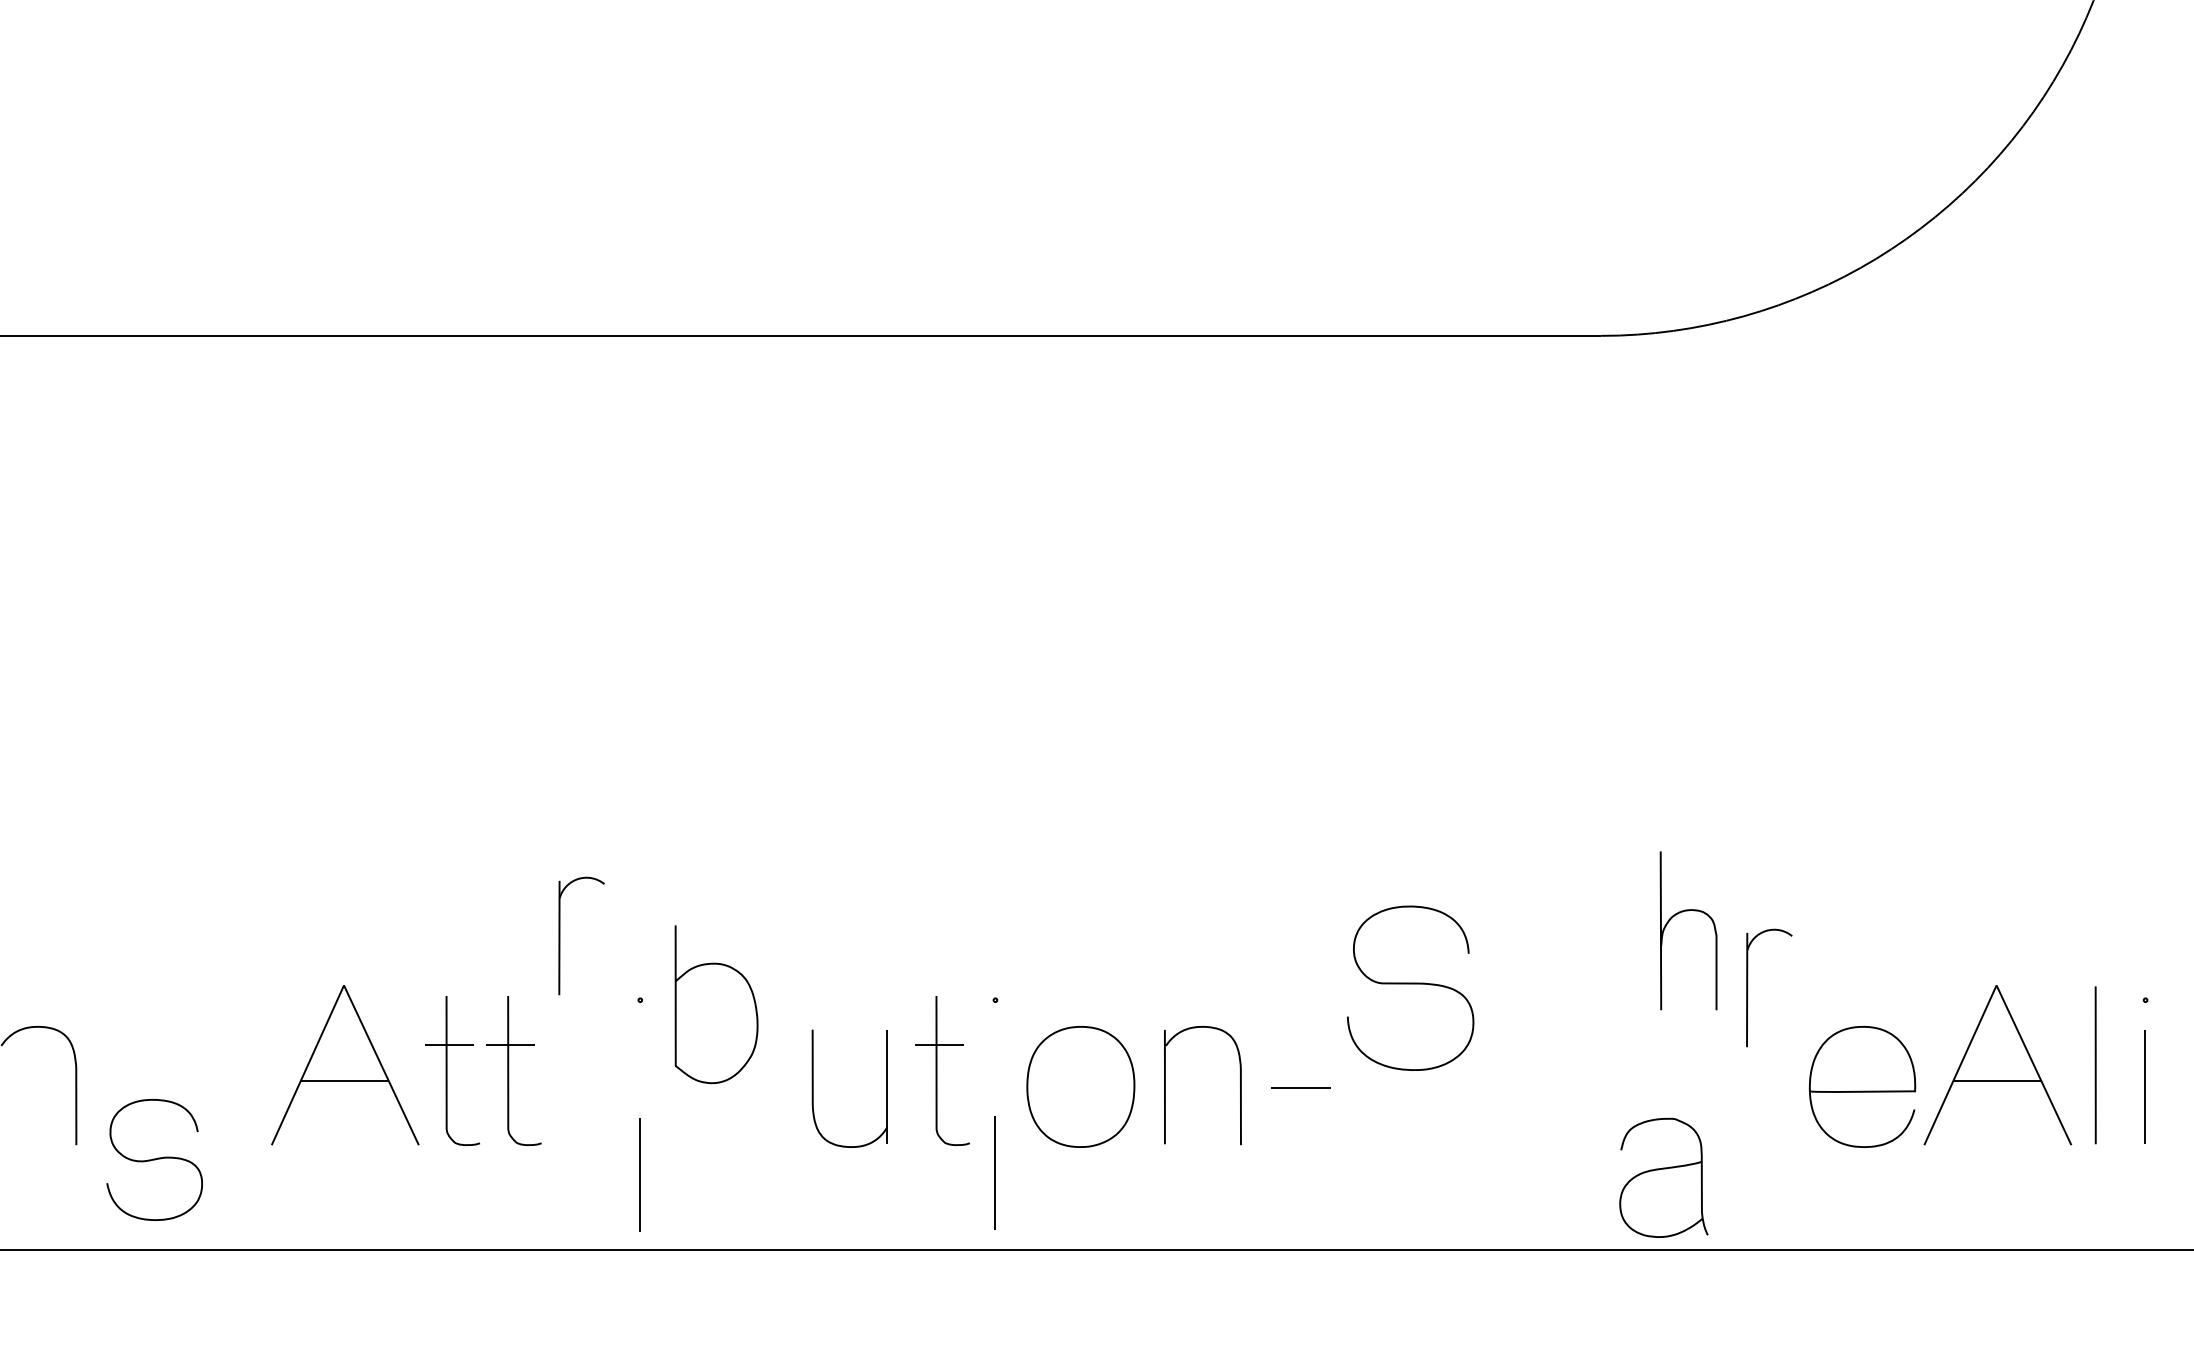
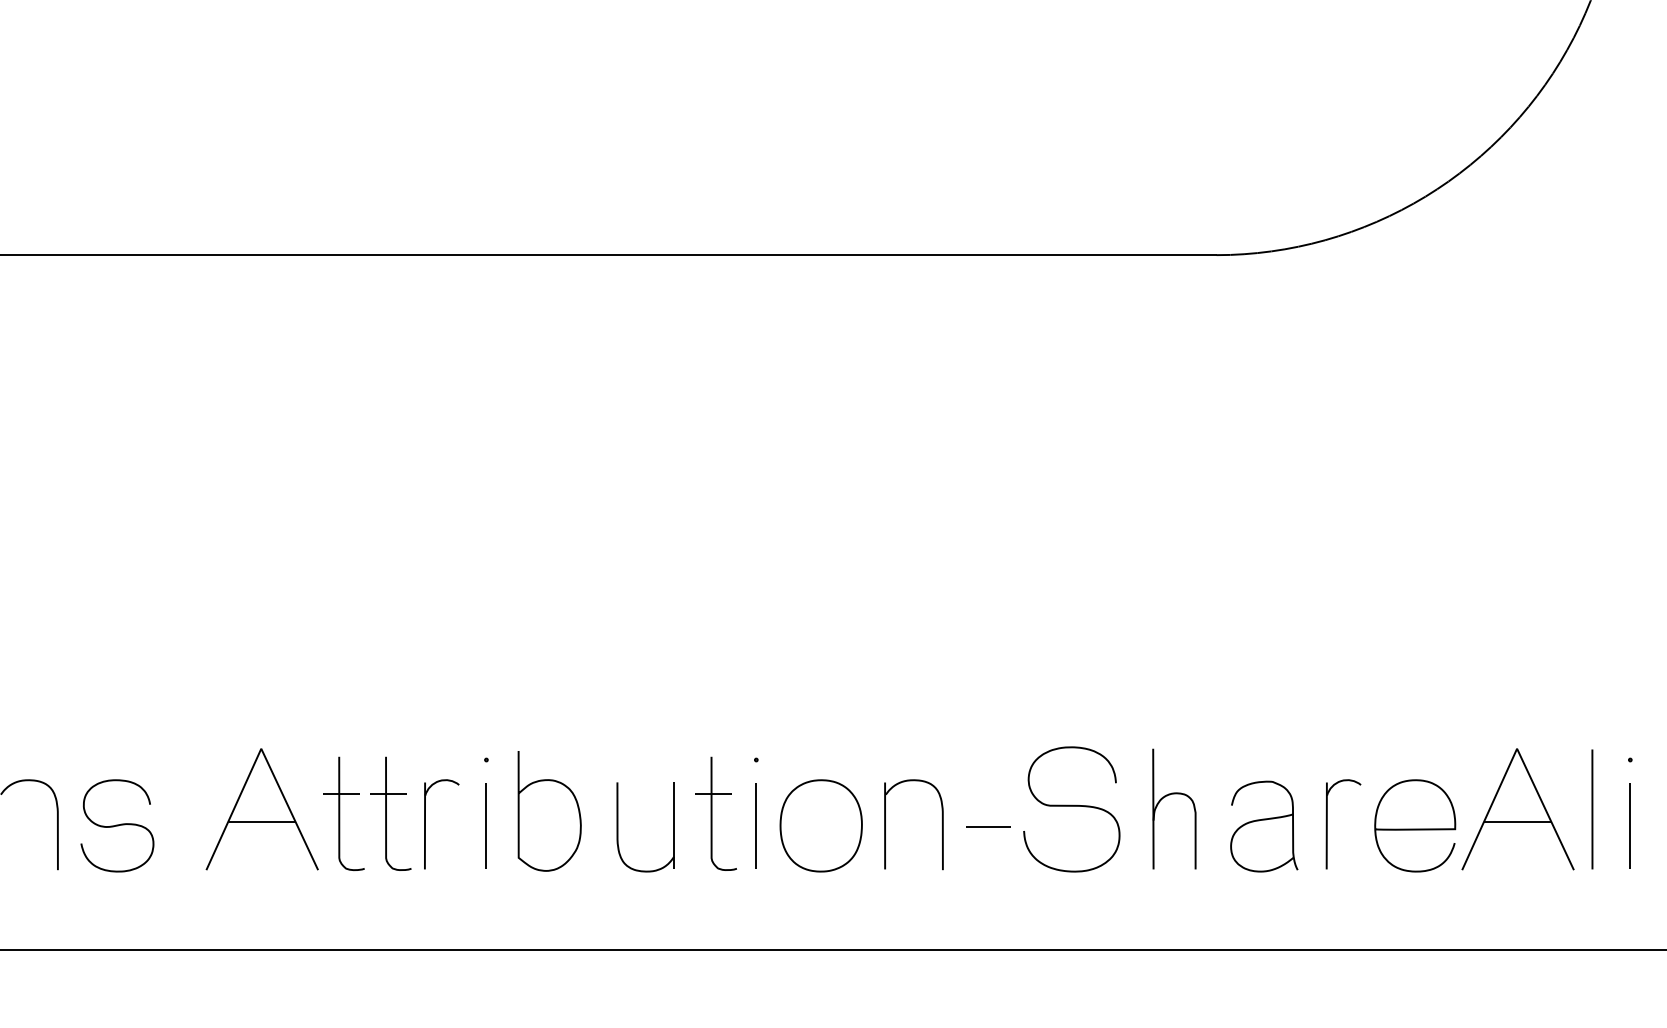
part: (1683, 912) -> (1170, 795), moved
part: (560, 935) -> (425, 824), moved
curve: (1410, 984) -> (1071, 806), moved
part: (1748, 987) -> (1327, 824), moved
curve: (749, 988) -> (574, 798), moved
curve: (154, 1159) -> (117, 825), moved
line: (994, 1172) -> (755, 825), moved
line: (639, 1174) -> (485, 825), moved
part: (1663, 1177) -> (1263, 826), moved

